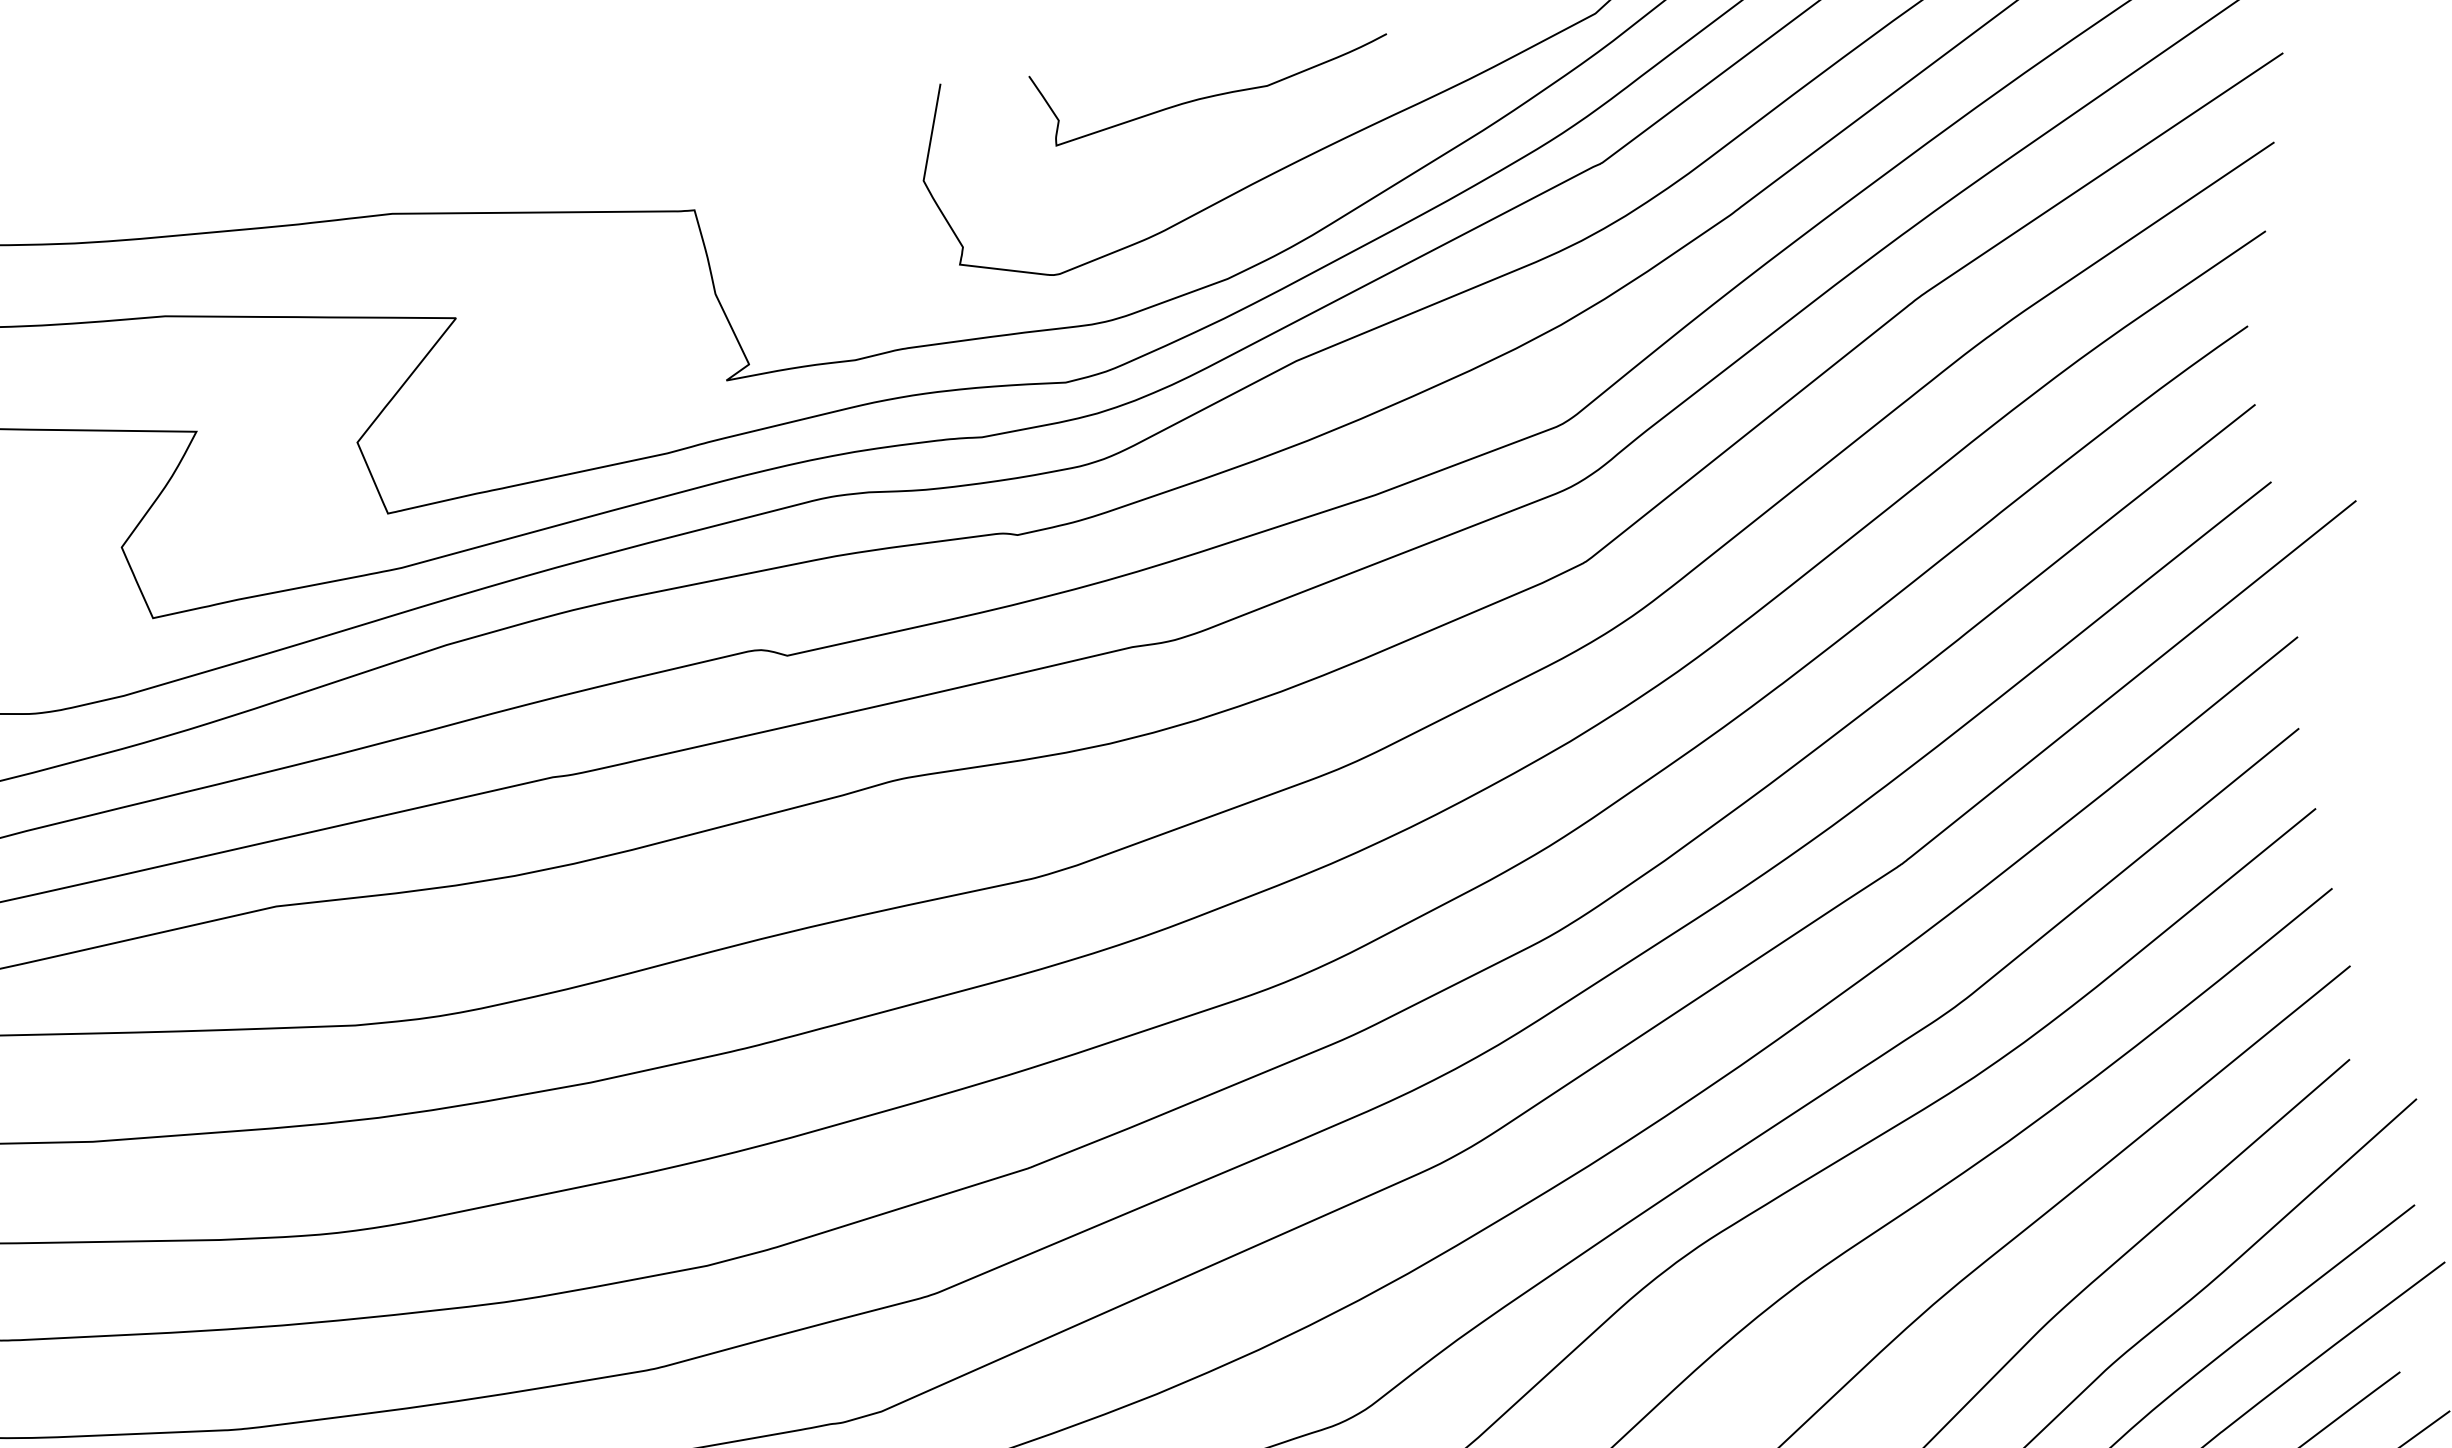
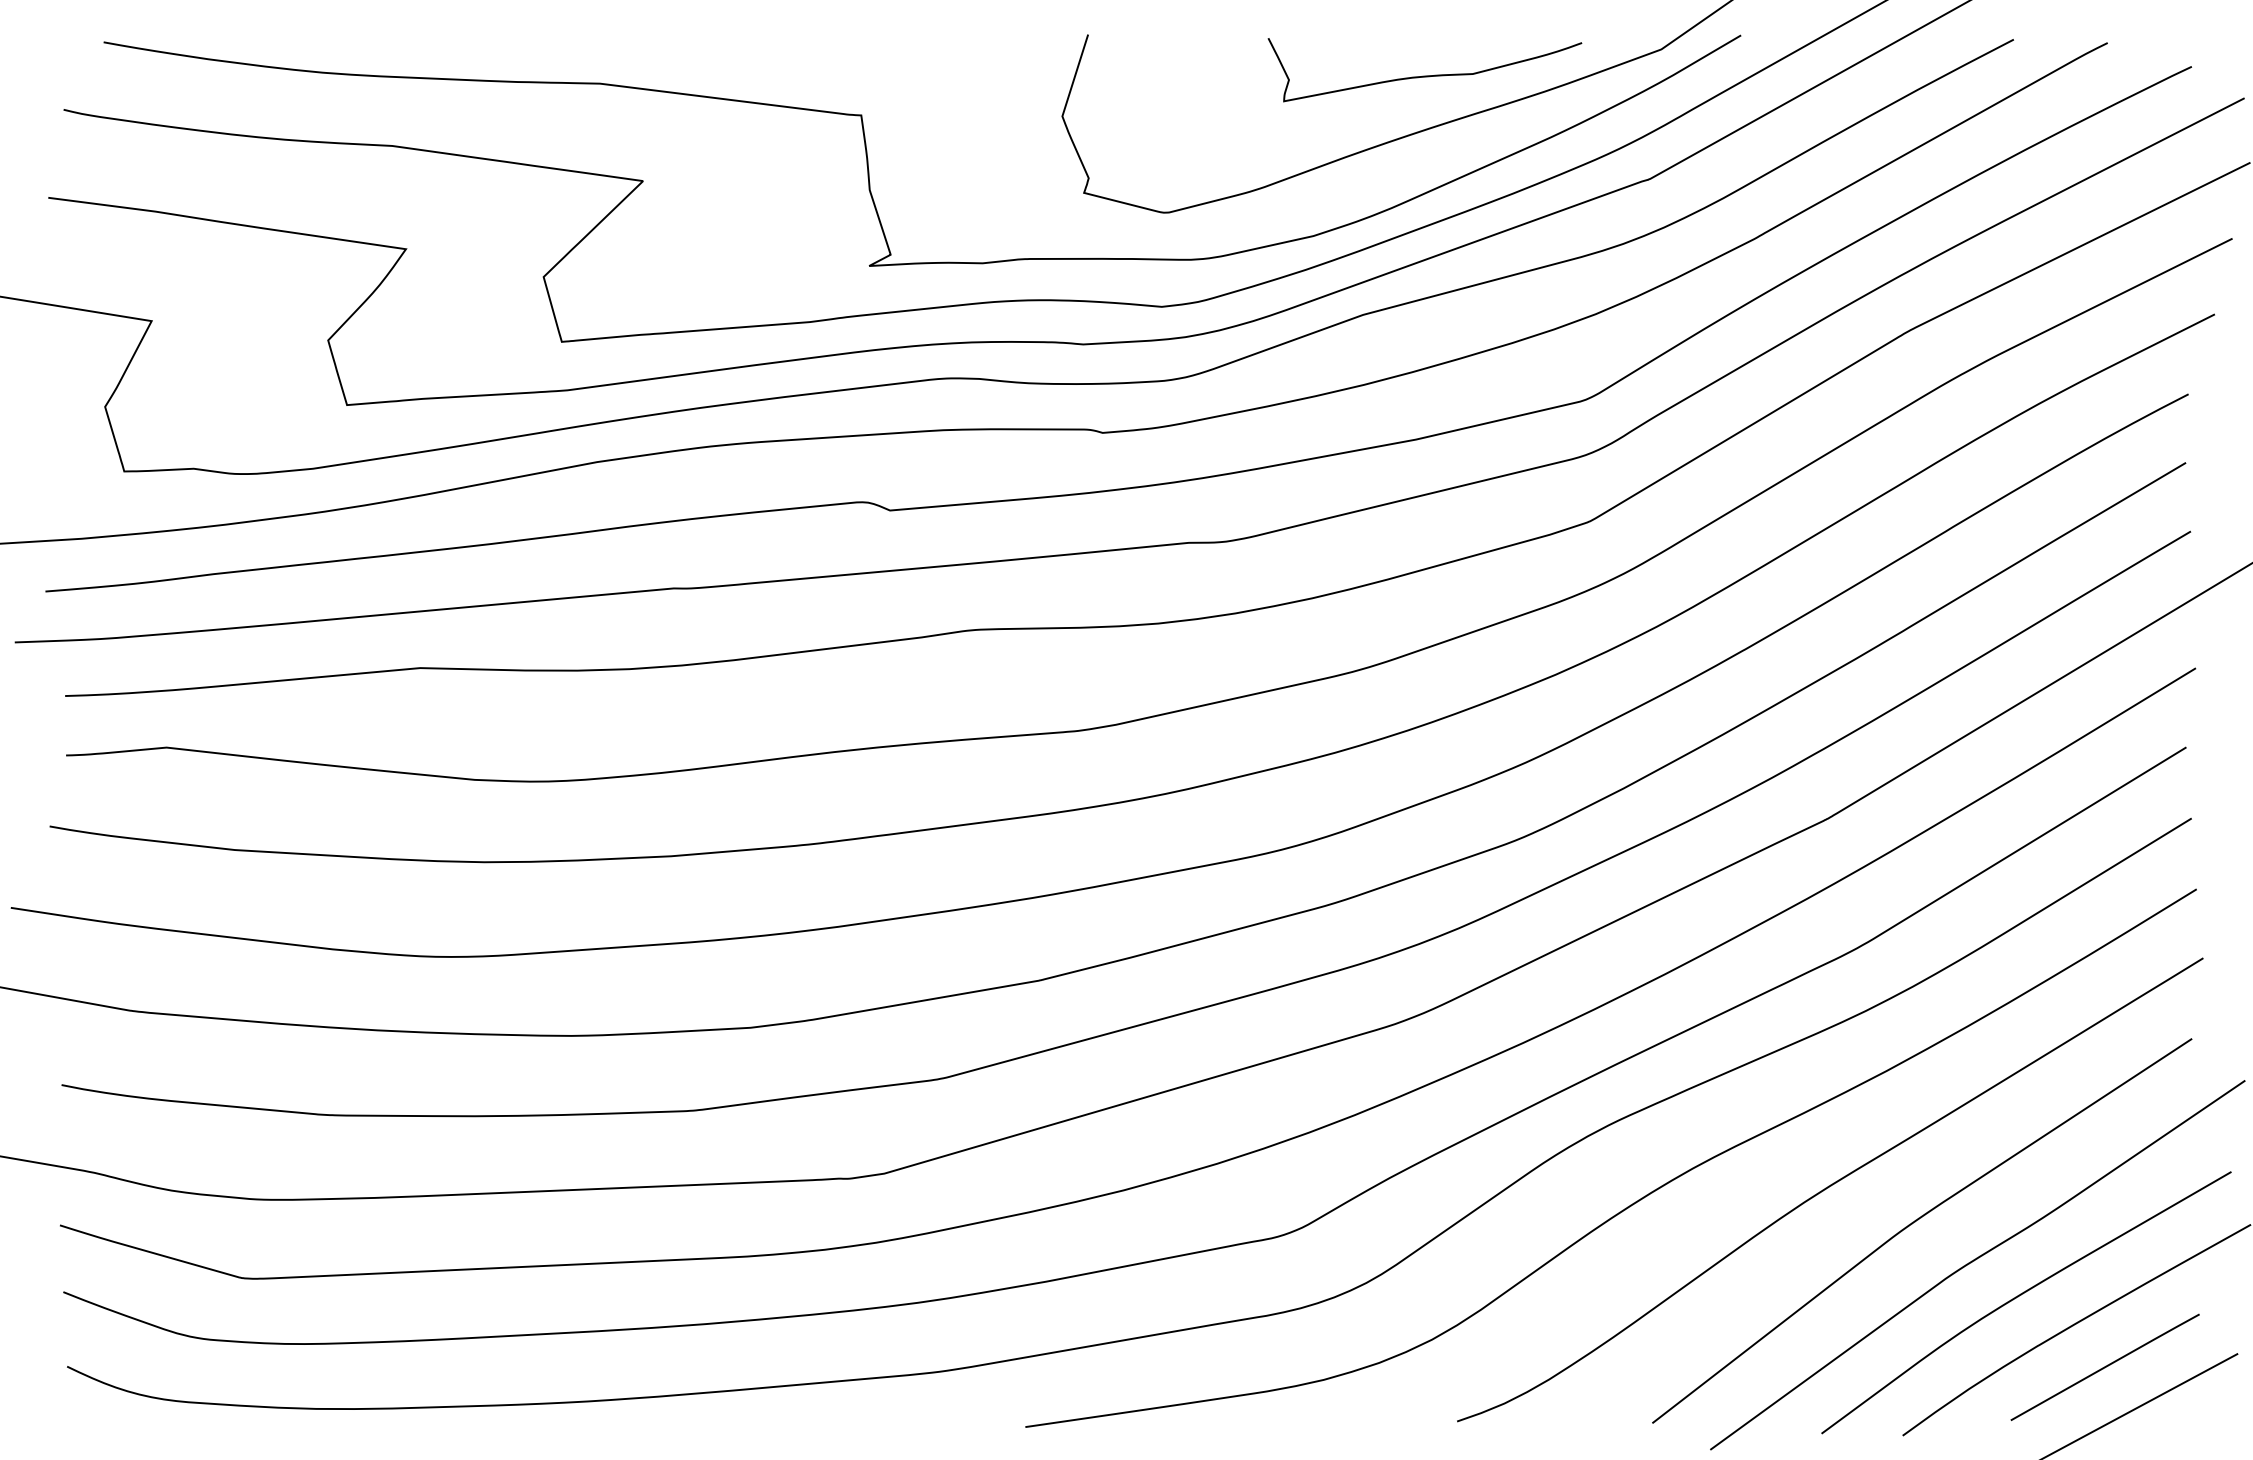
curve: (1212, 94) -> (1424, 75), moved

